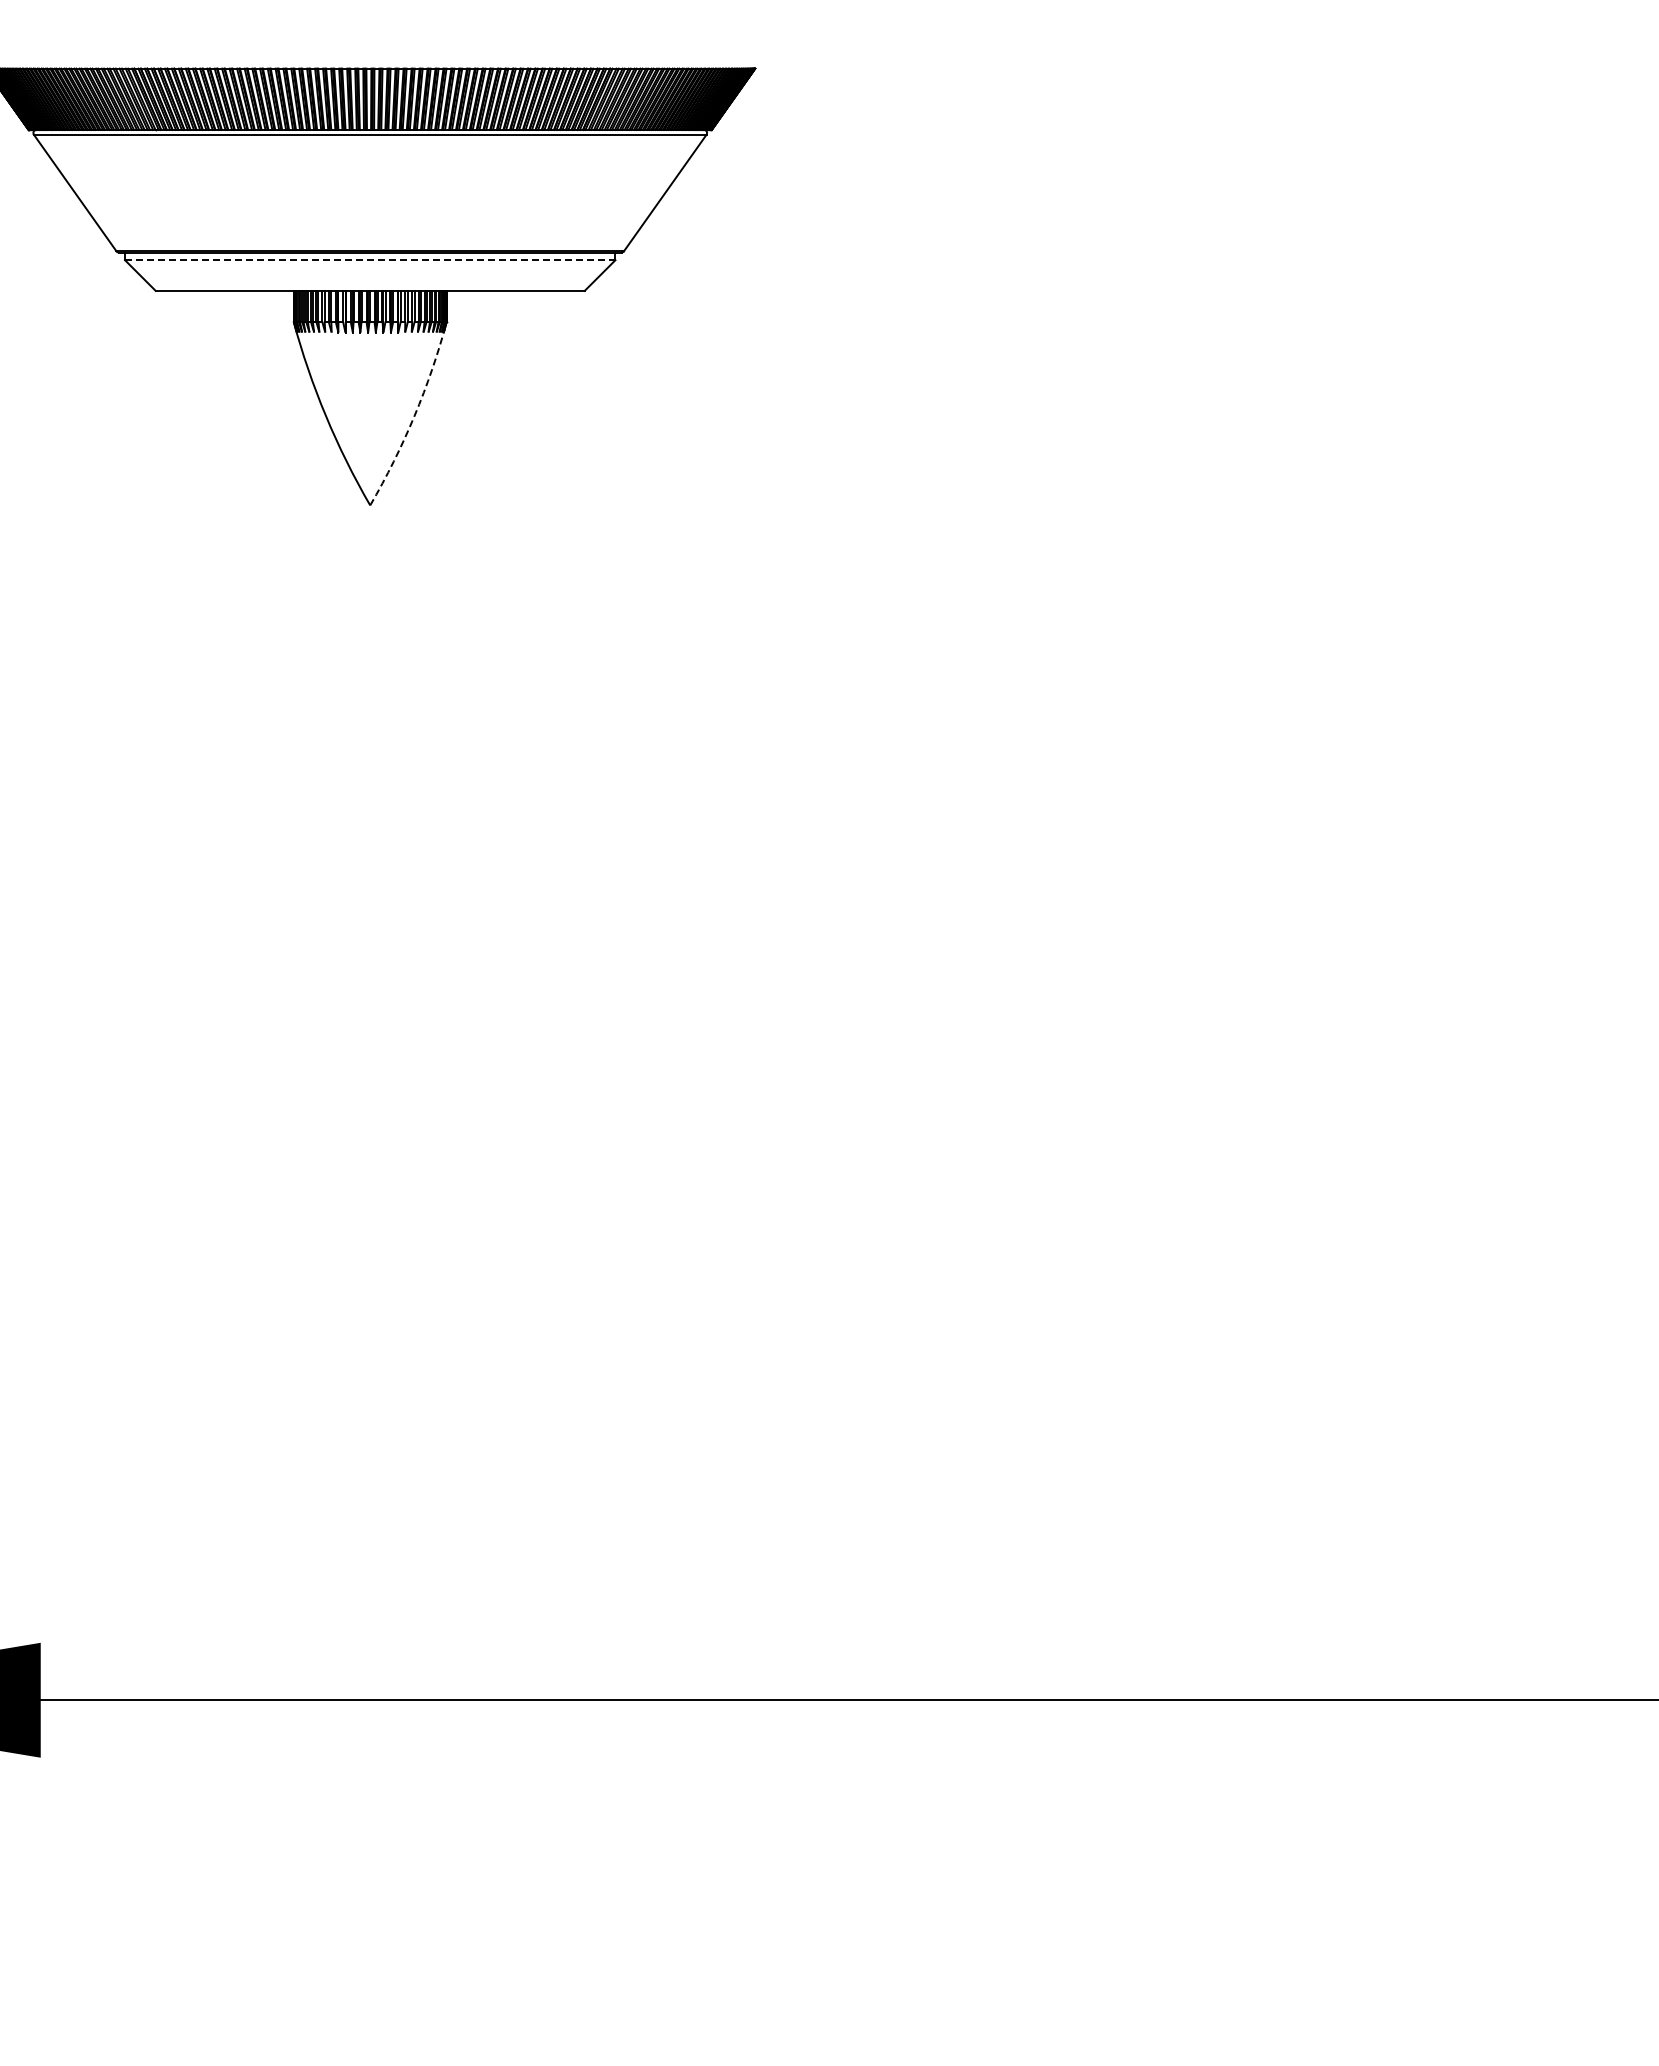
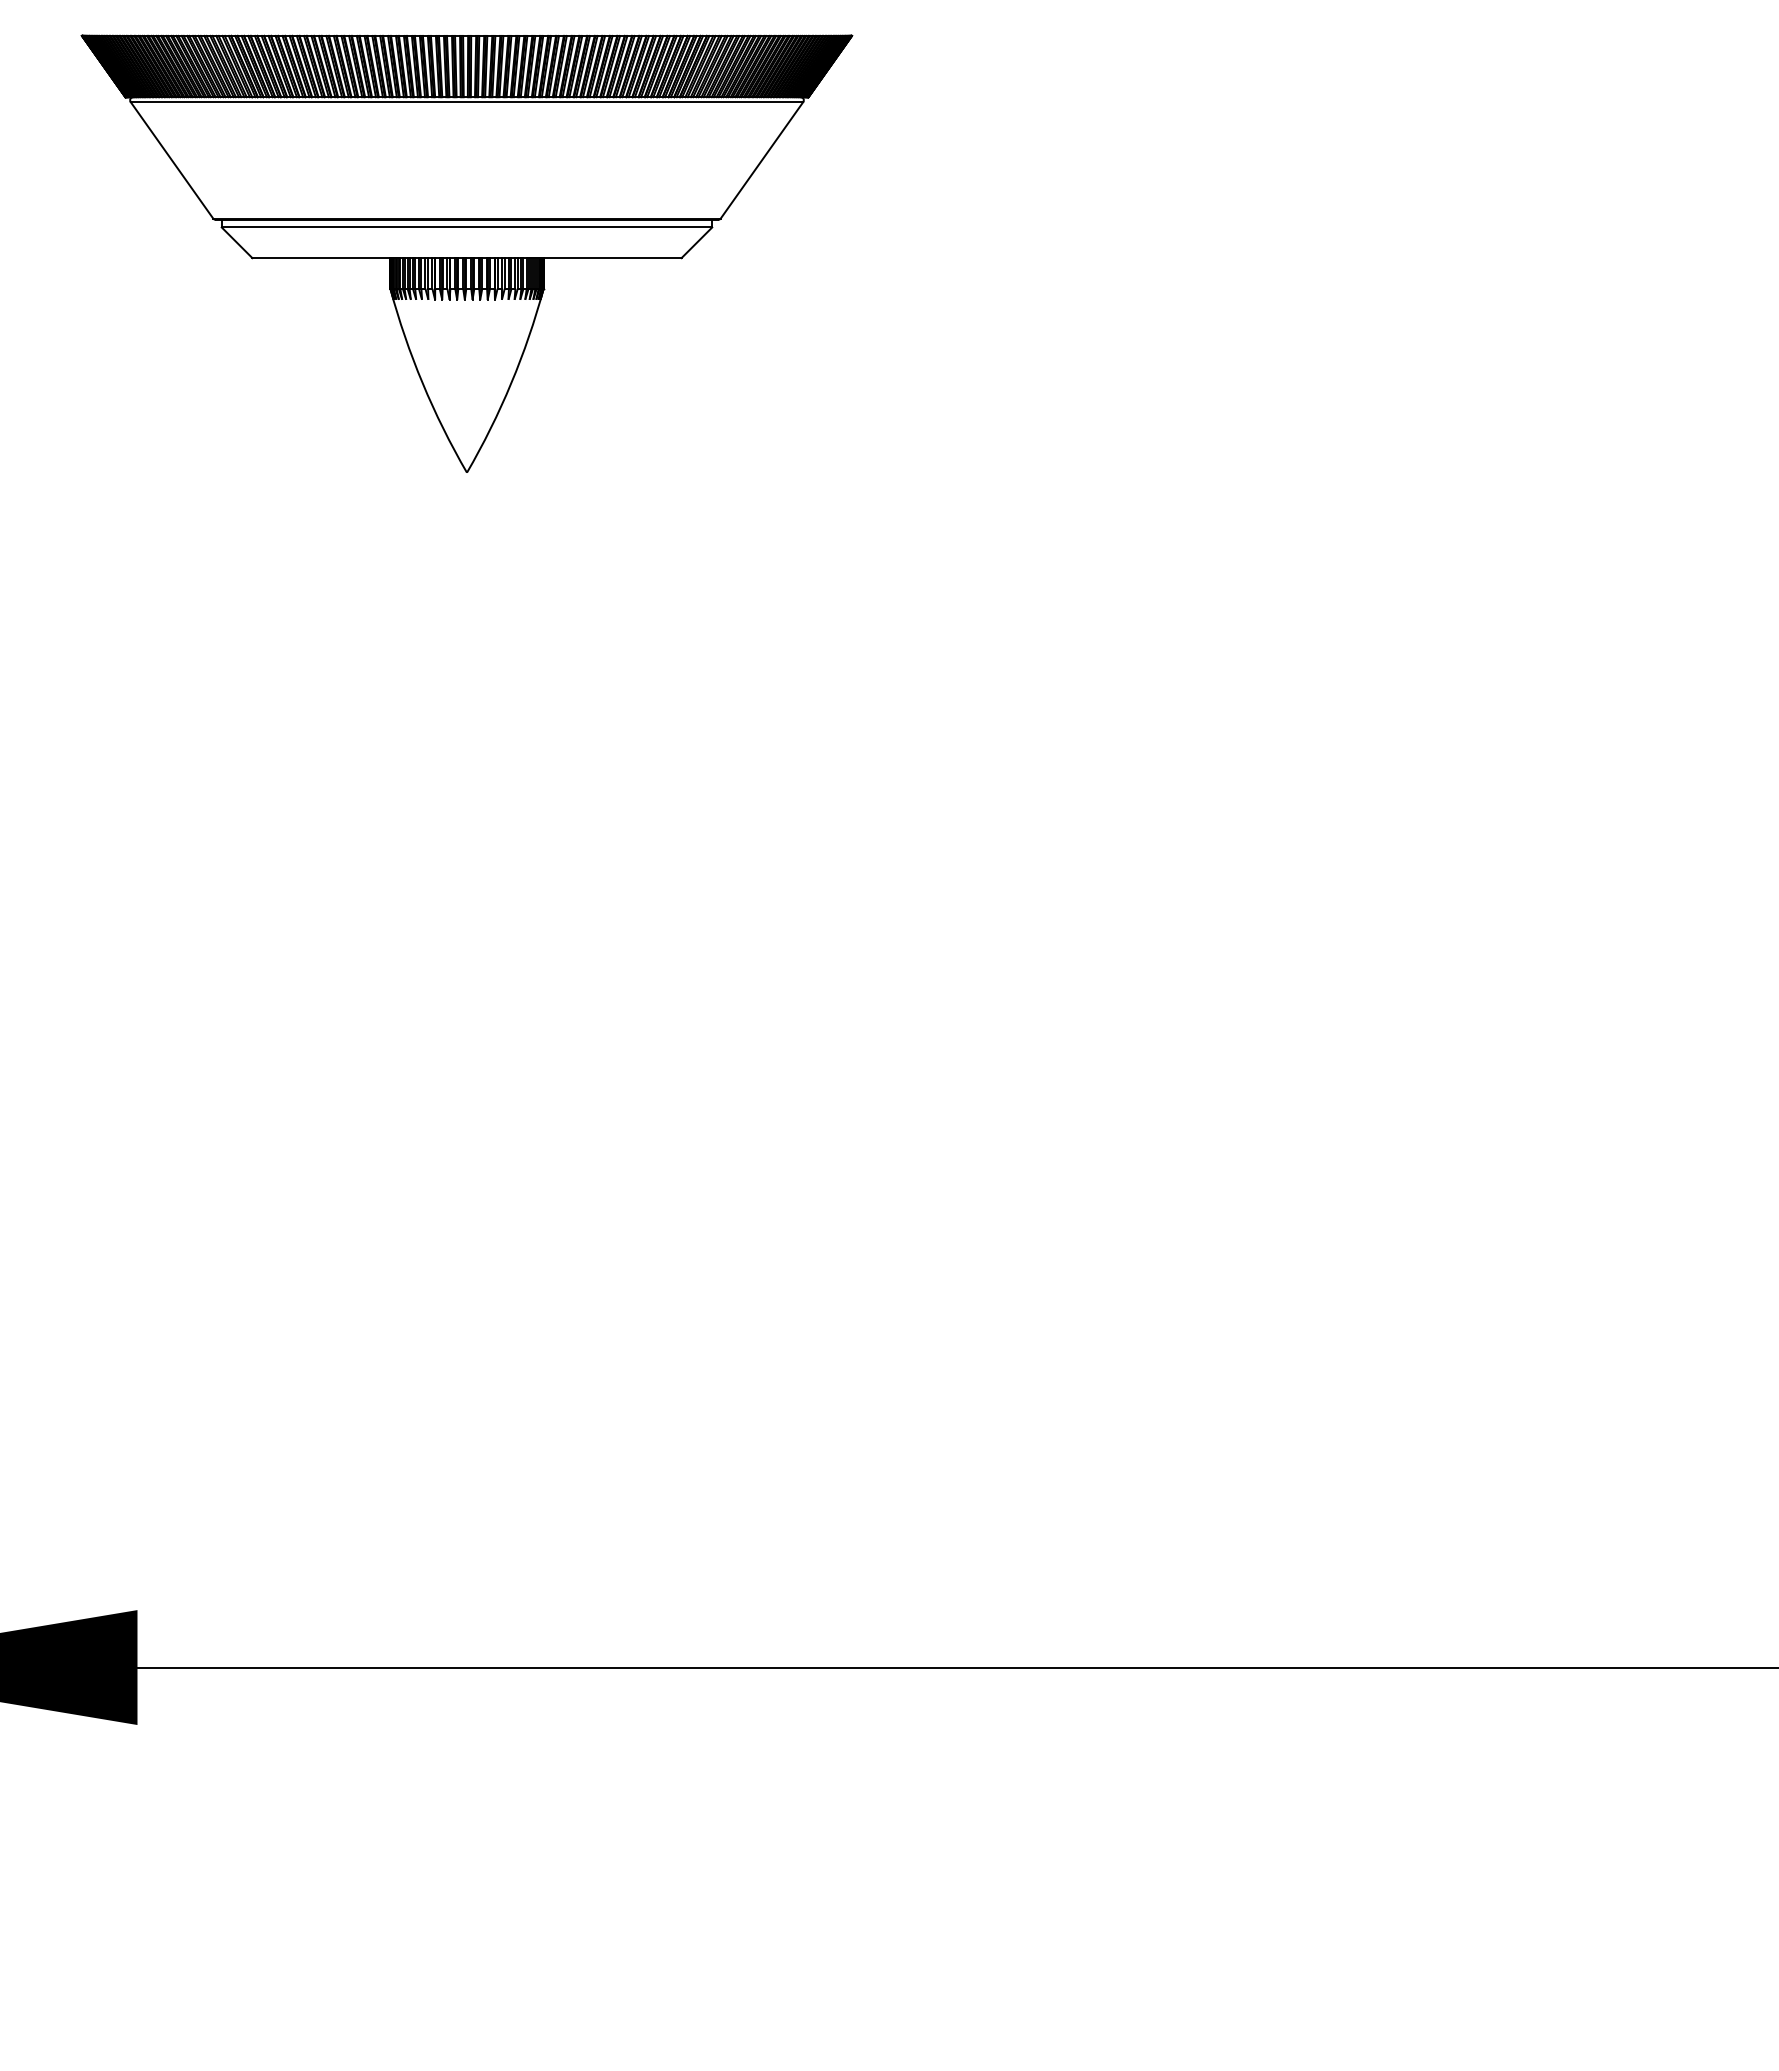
line: (370, 260) -> (467, 227), dashed -> solid
arc: (414, 416) -> (511, 383), dashed -> solid

